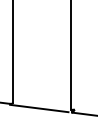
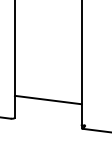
line: (39, 108) -> (48, 100), moved

